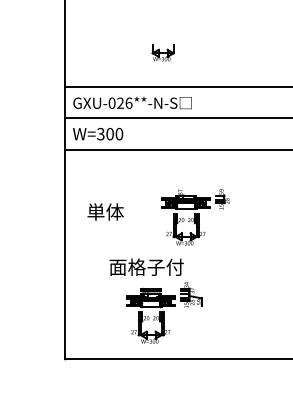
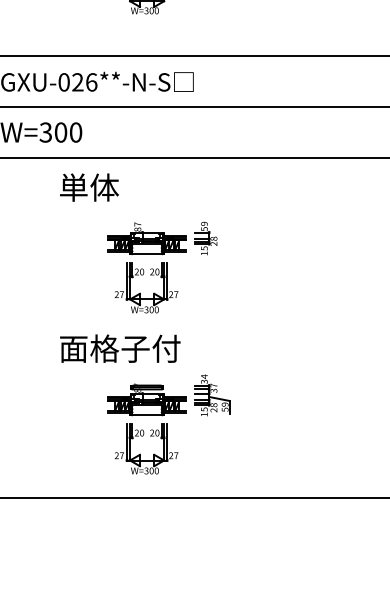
text: (105, 211) -> (89, 186), moved
part: (195, 217) -> (162, 267), moved
part: (164, 312) -> (168, 423), moved

